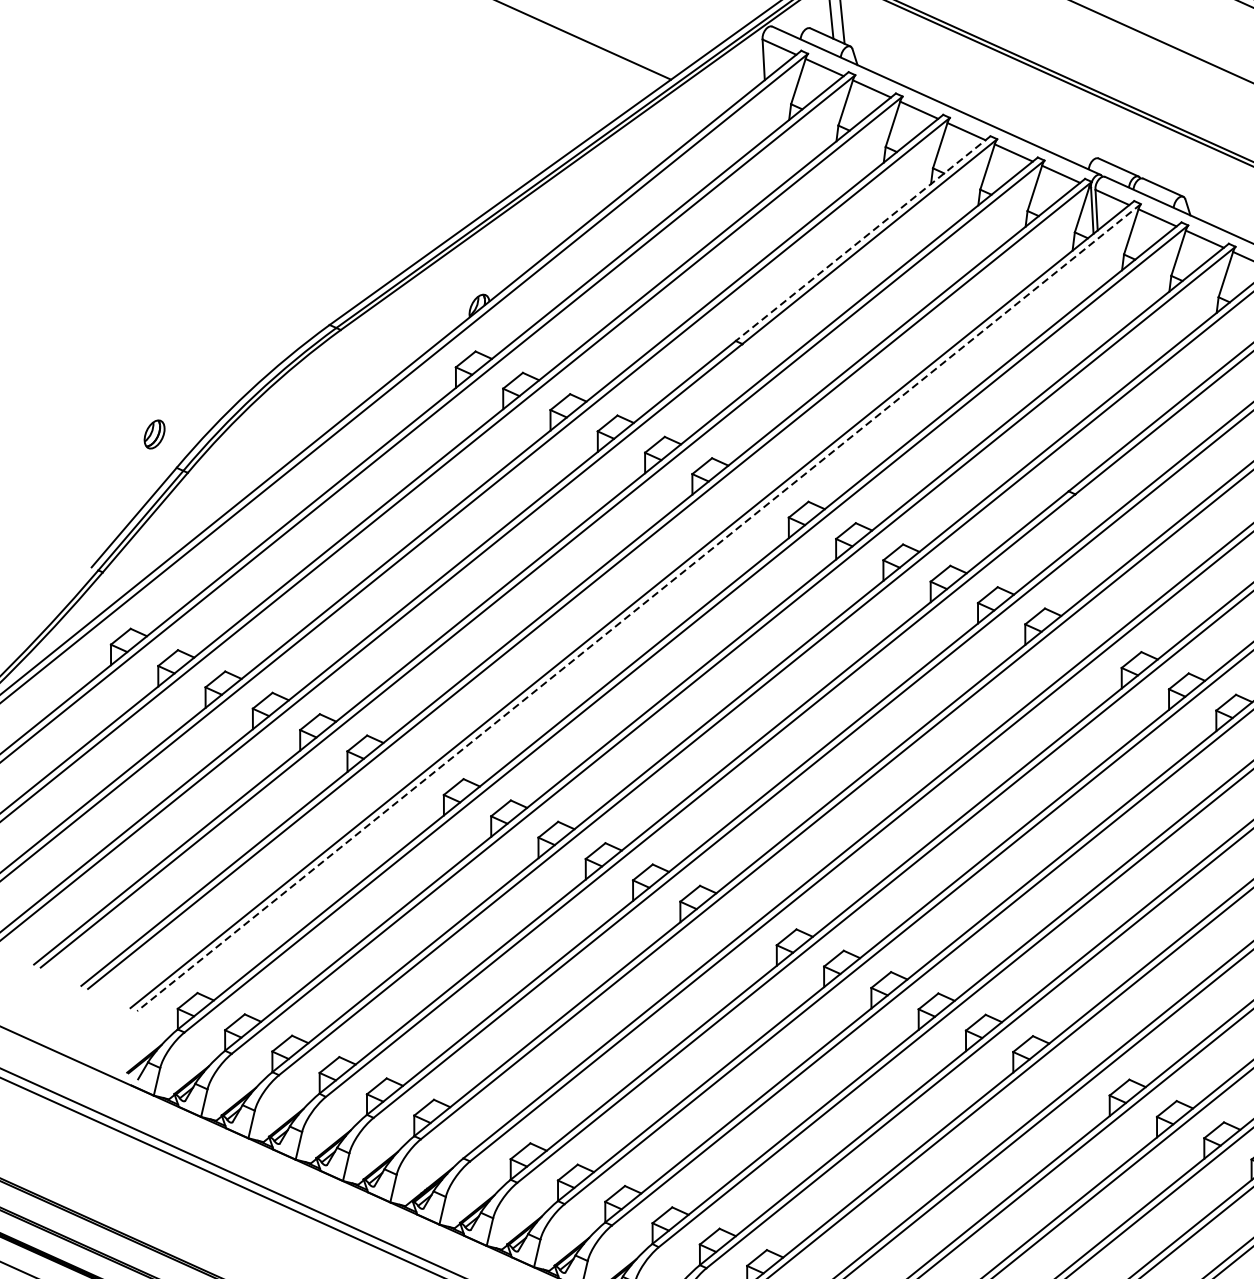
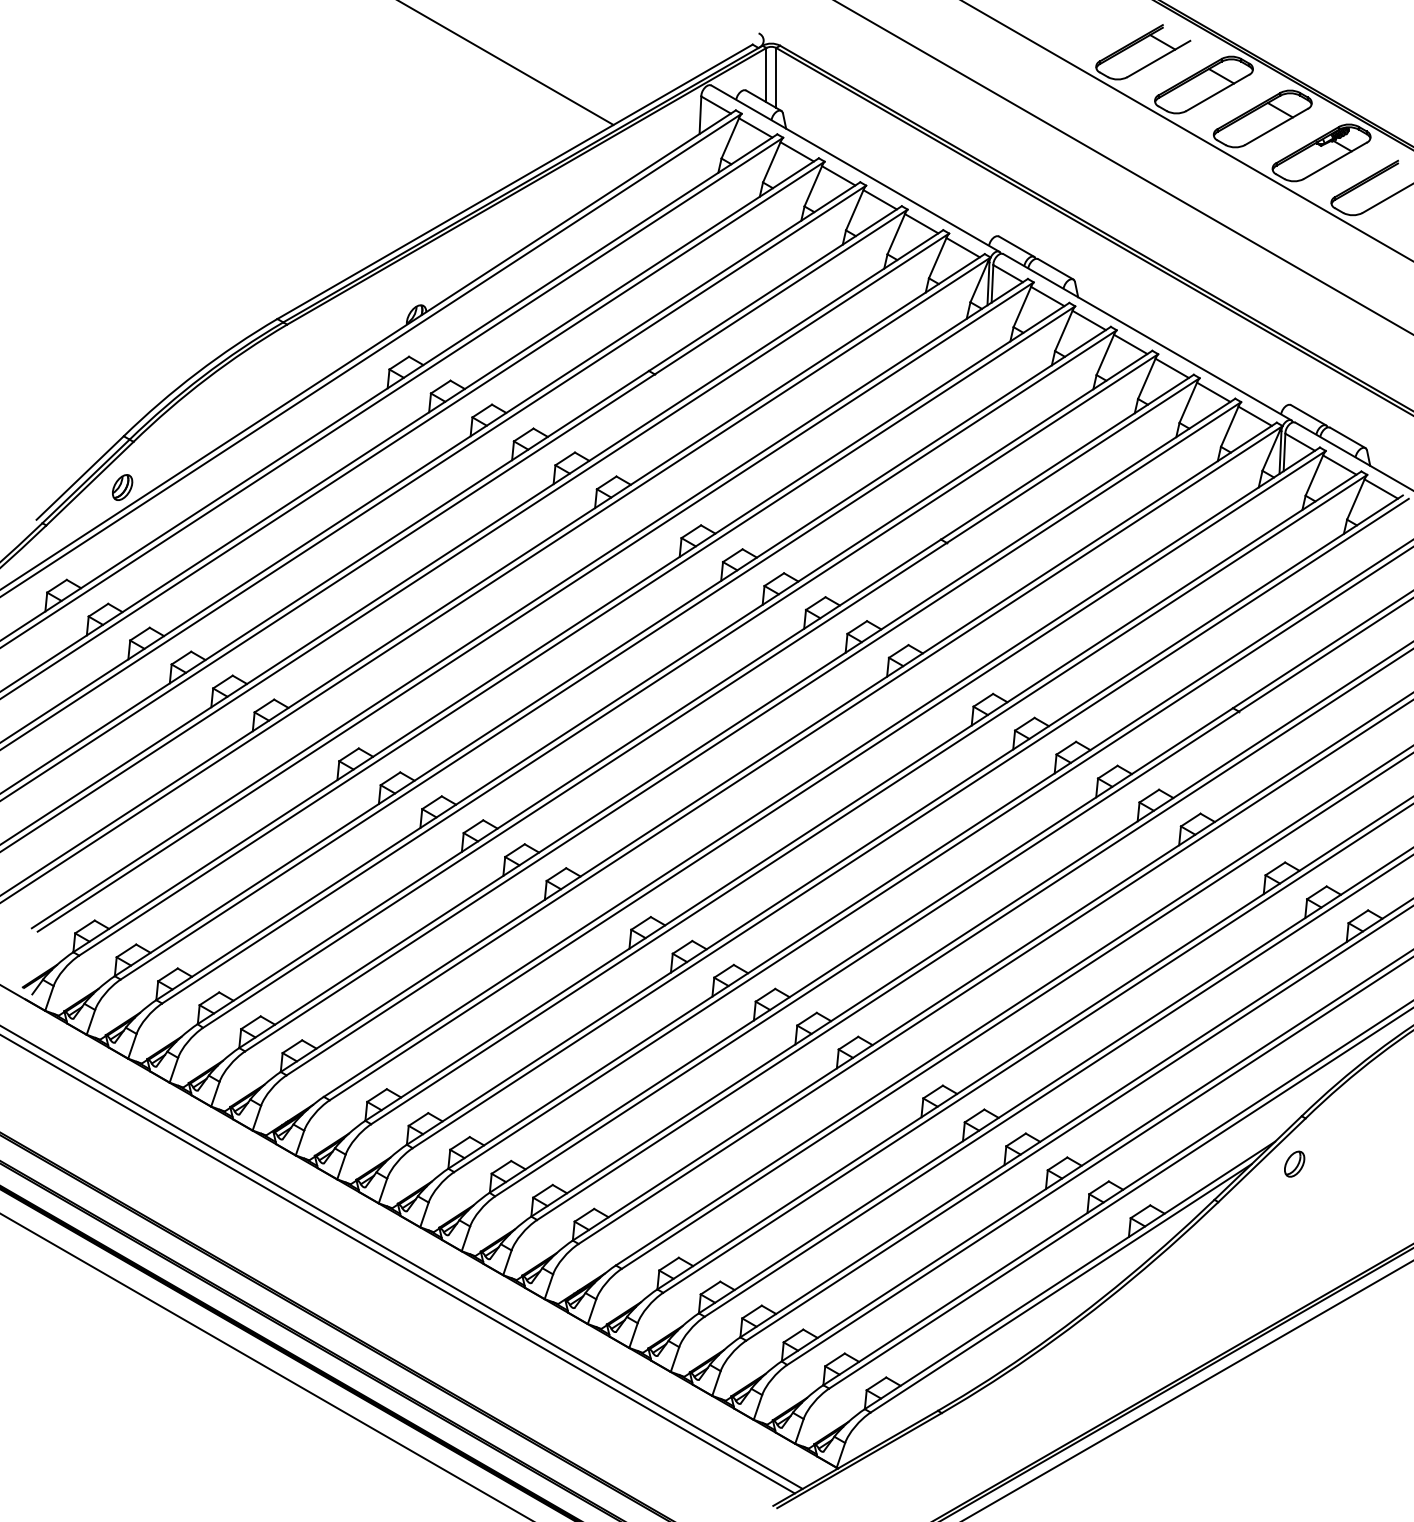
line: (863, 238) -> (775, 288), dashed -> solid
part: (154, 434) -> (122, 487), moved
line: (638, 608) -> (535, 607), dashed -> solid

